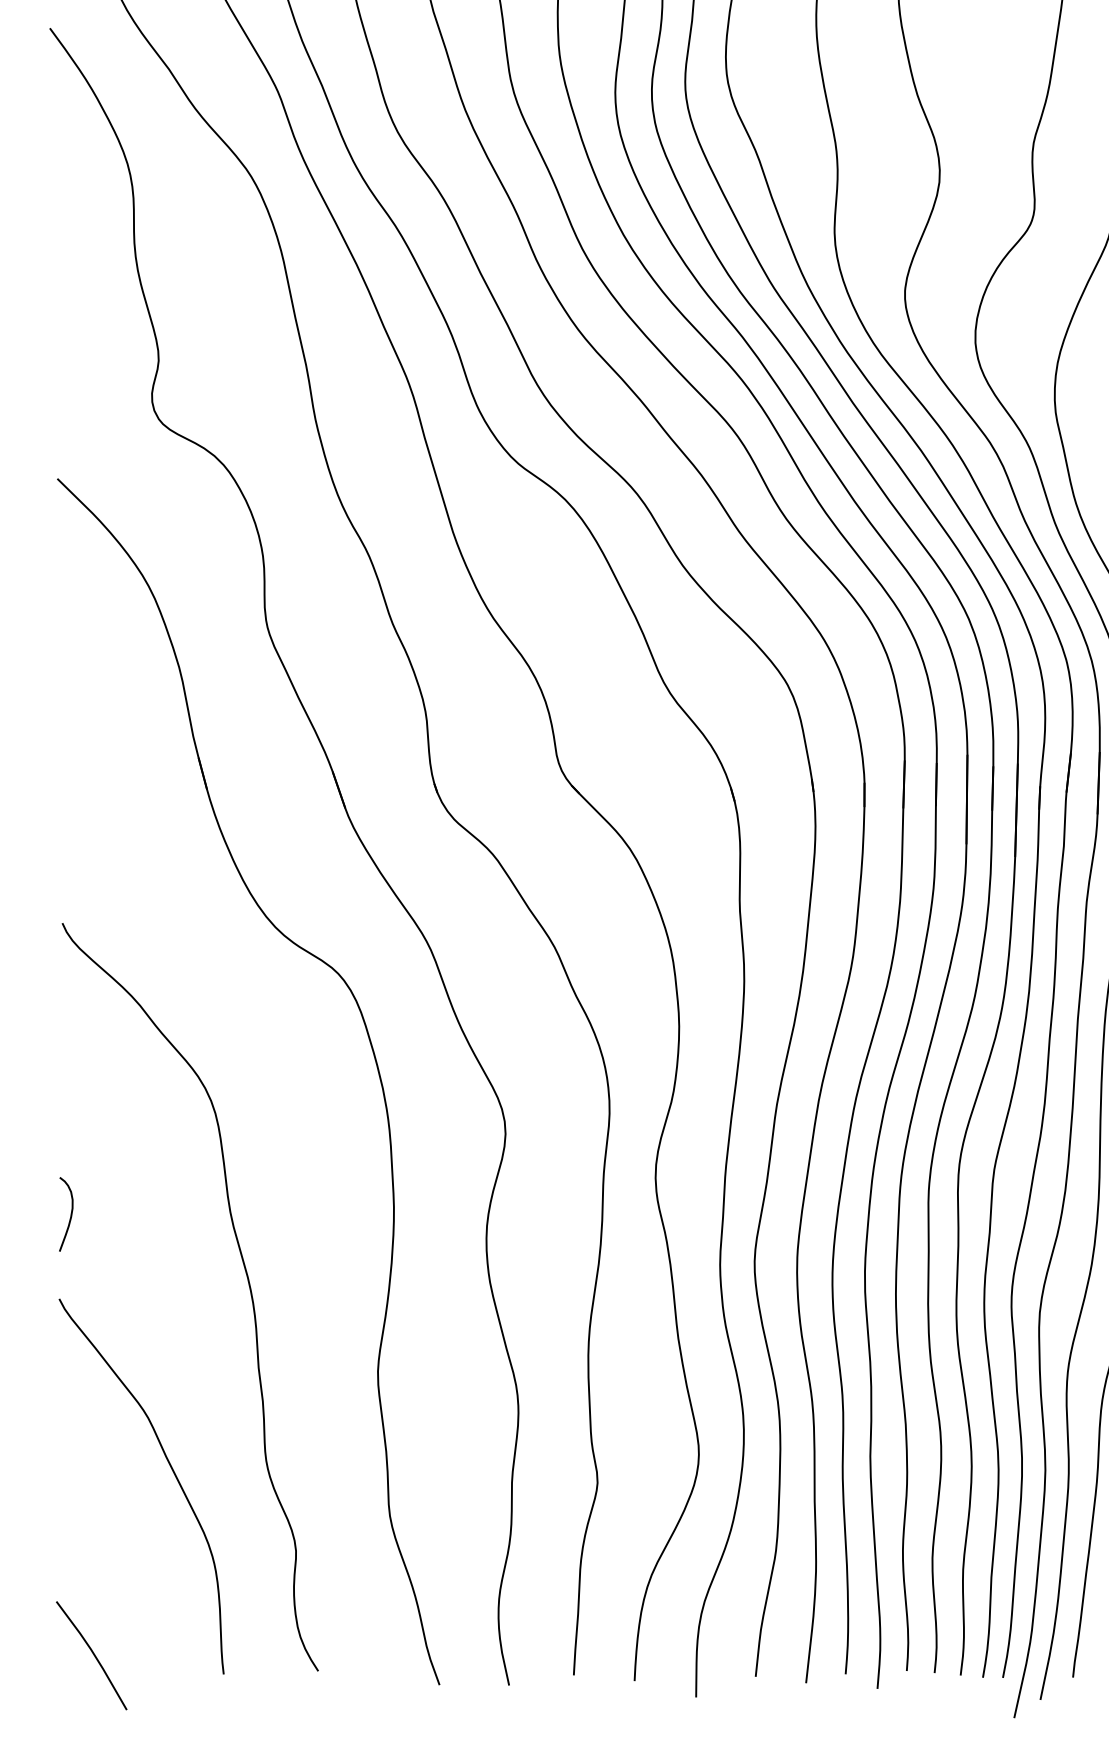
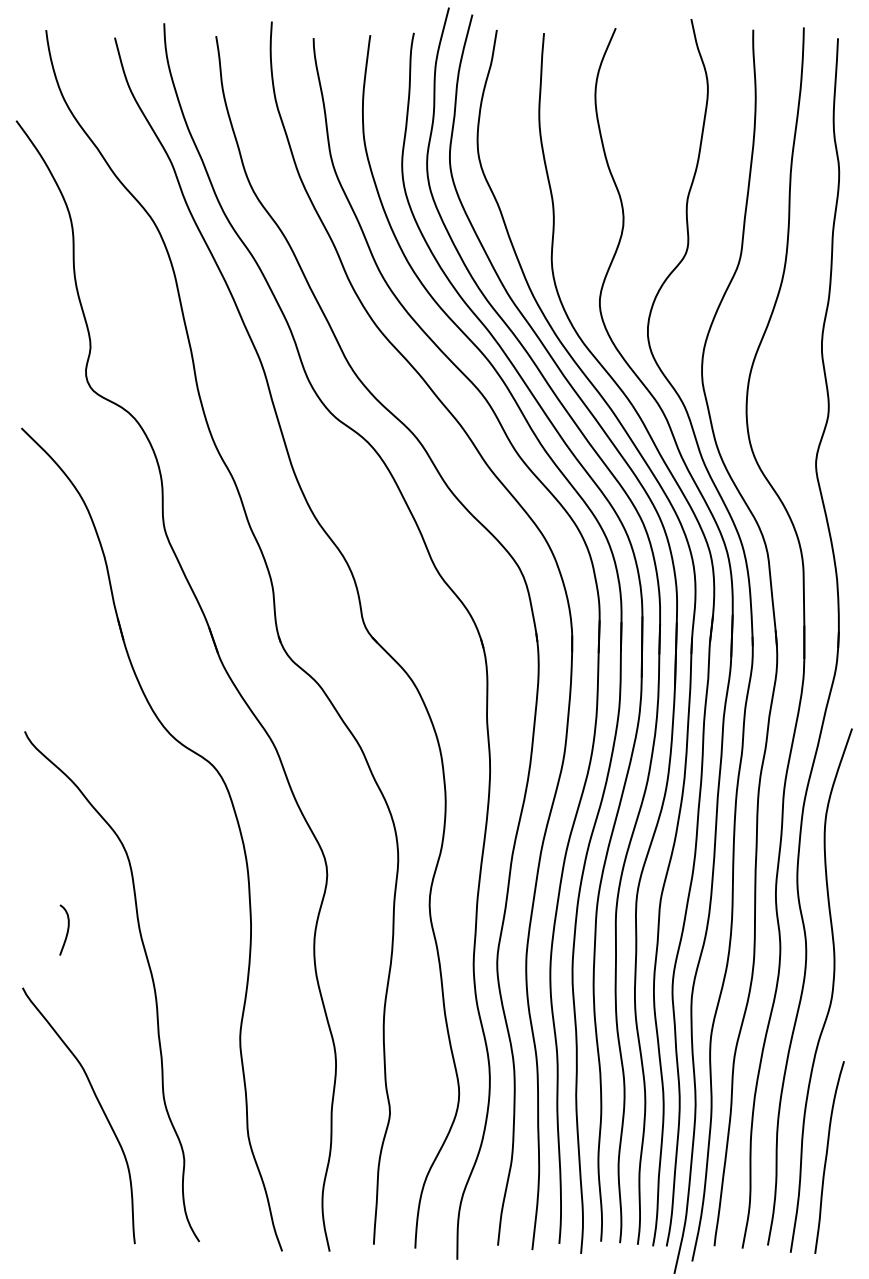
curve: (70, 1213) -> (67, 929), moved
line: (92, 1654) -> (45, 1230), removed

